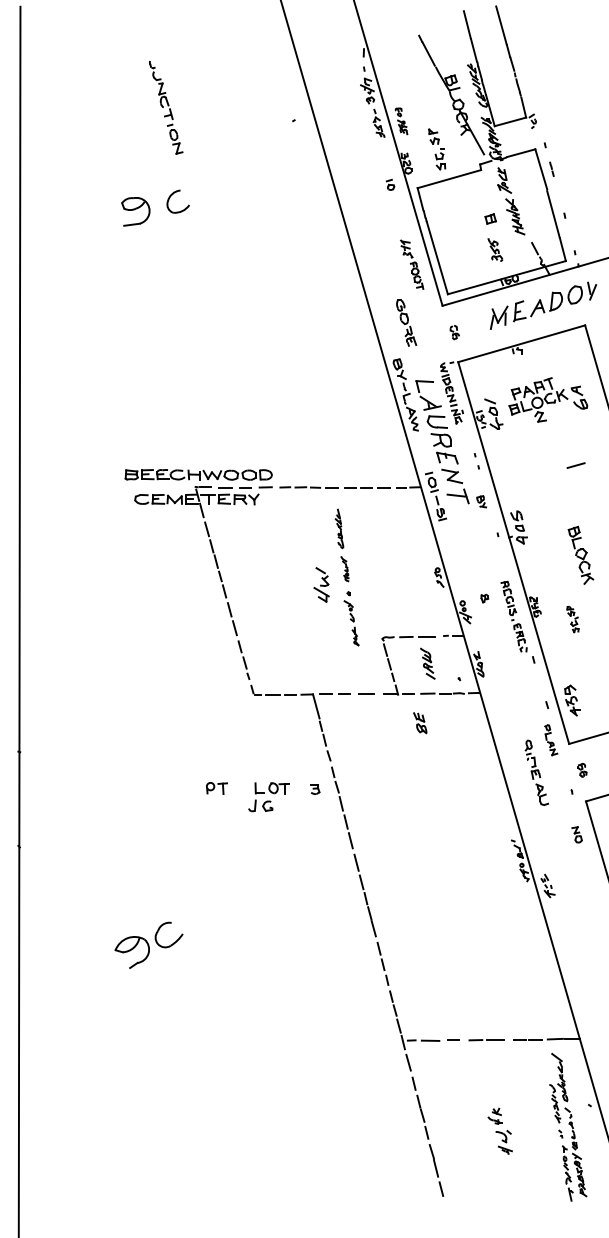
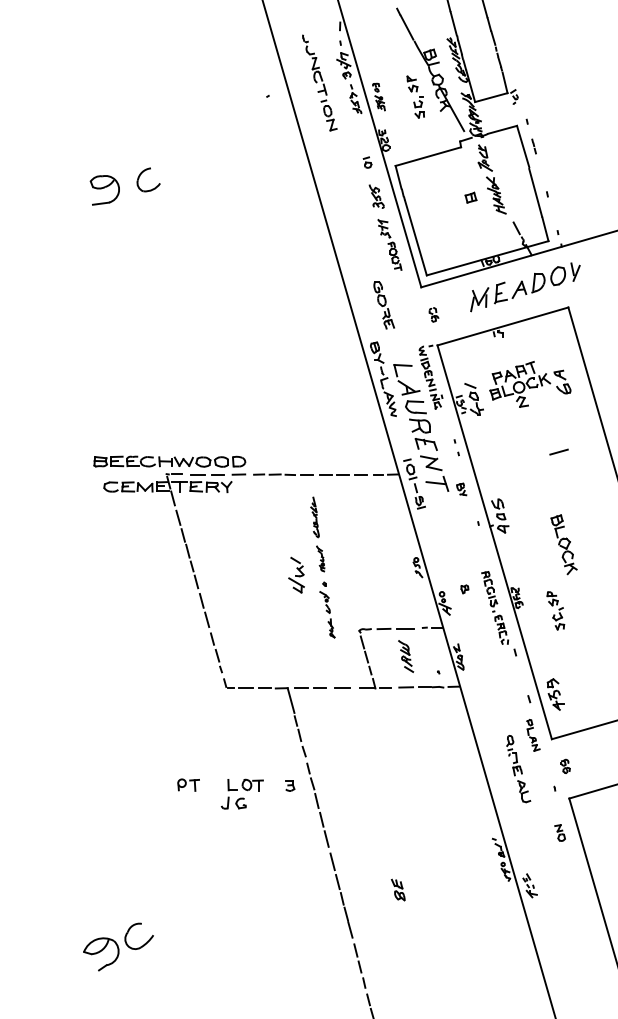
part: (166, 107) -> (320, 82), moved
part: (437, 149) -> (416, 97), moved
part: (495, 249) -> (376, 196), moved
part: (572, 619) -> (555, 610), size x1.43
part: (420, 723) -> (398, 890), moved

